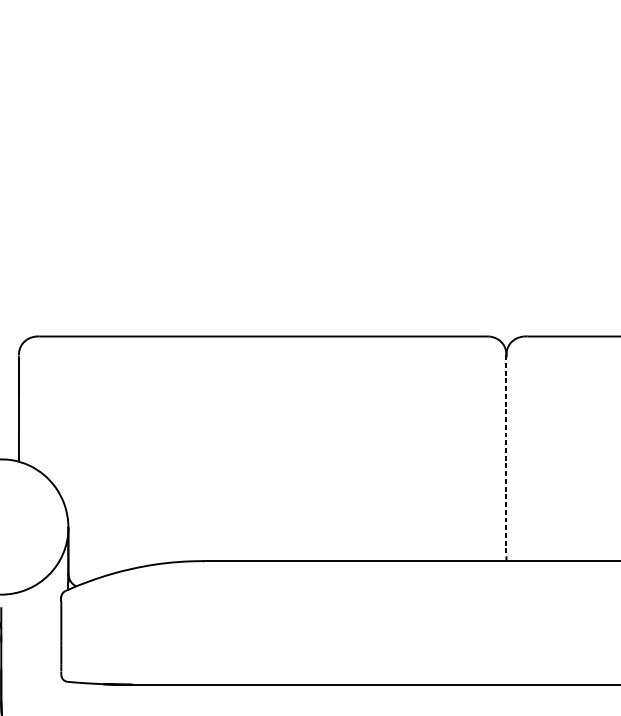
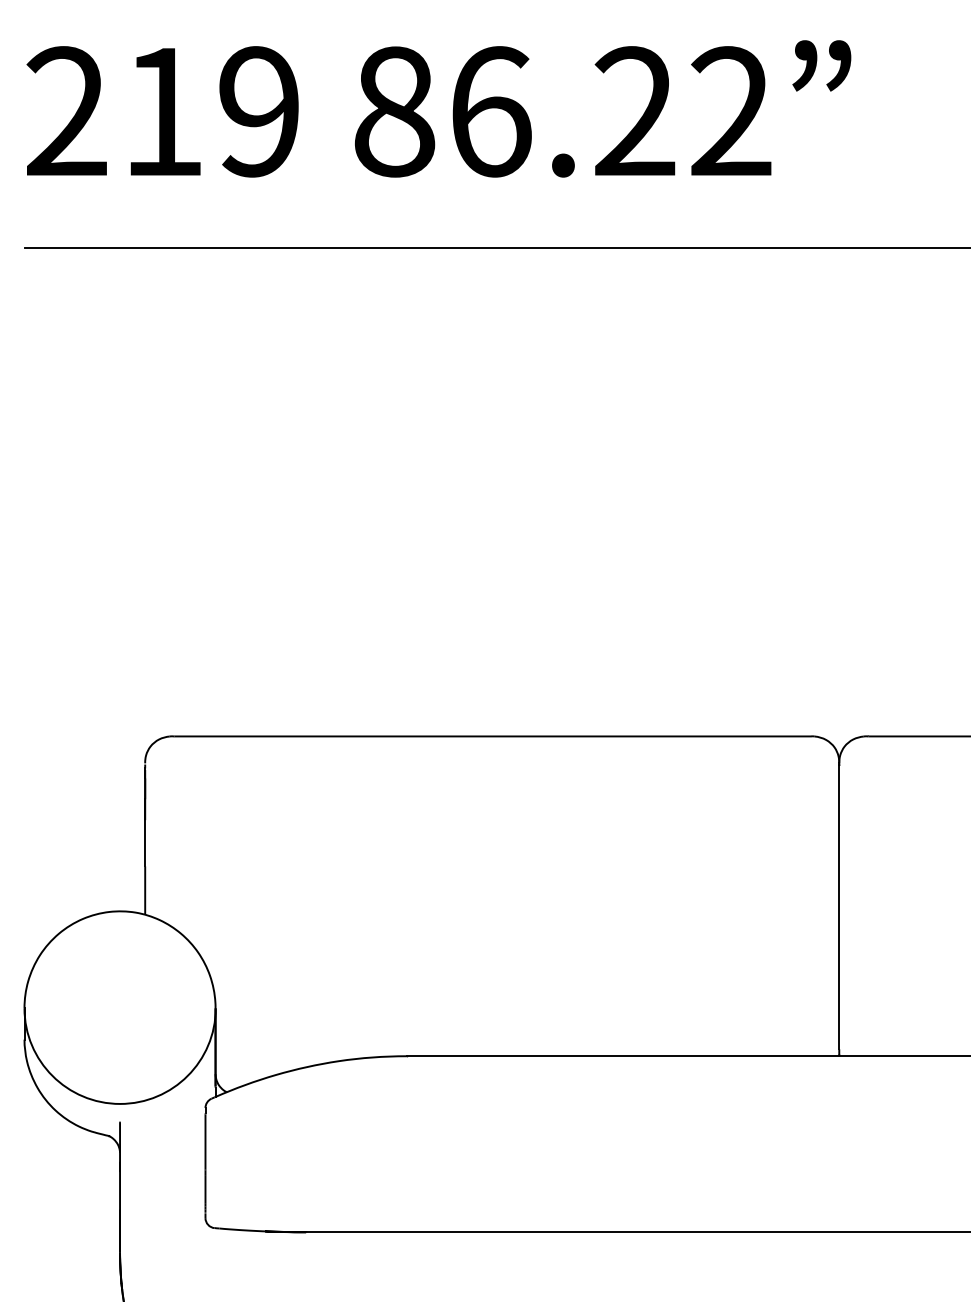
line: (506, 455) -> (839, 906), dashed -> solid

